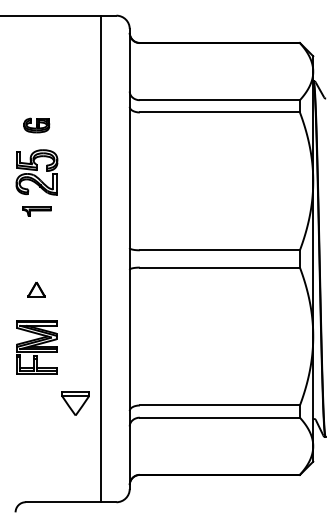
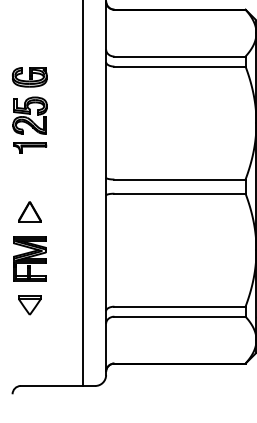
part: (36, 125) -> (29, 77), size x1.67
part: (36, 211) -> (29, 147), size x1.43
part: (36, 289) -> (29, 211), size x1.67
part: (75, 403) -> (29, 305), moved

